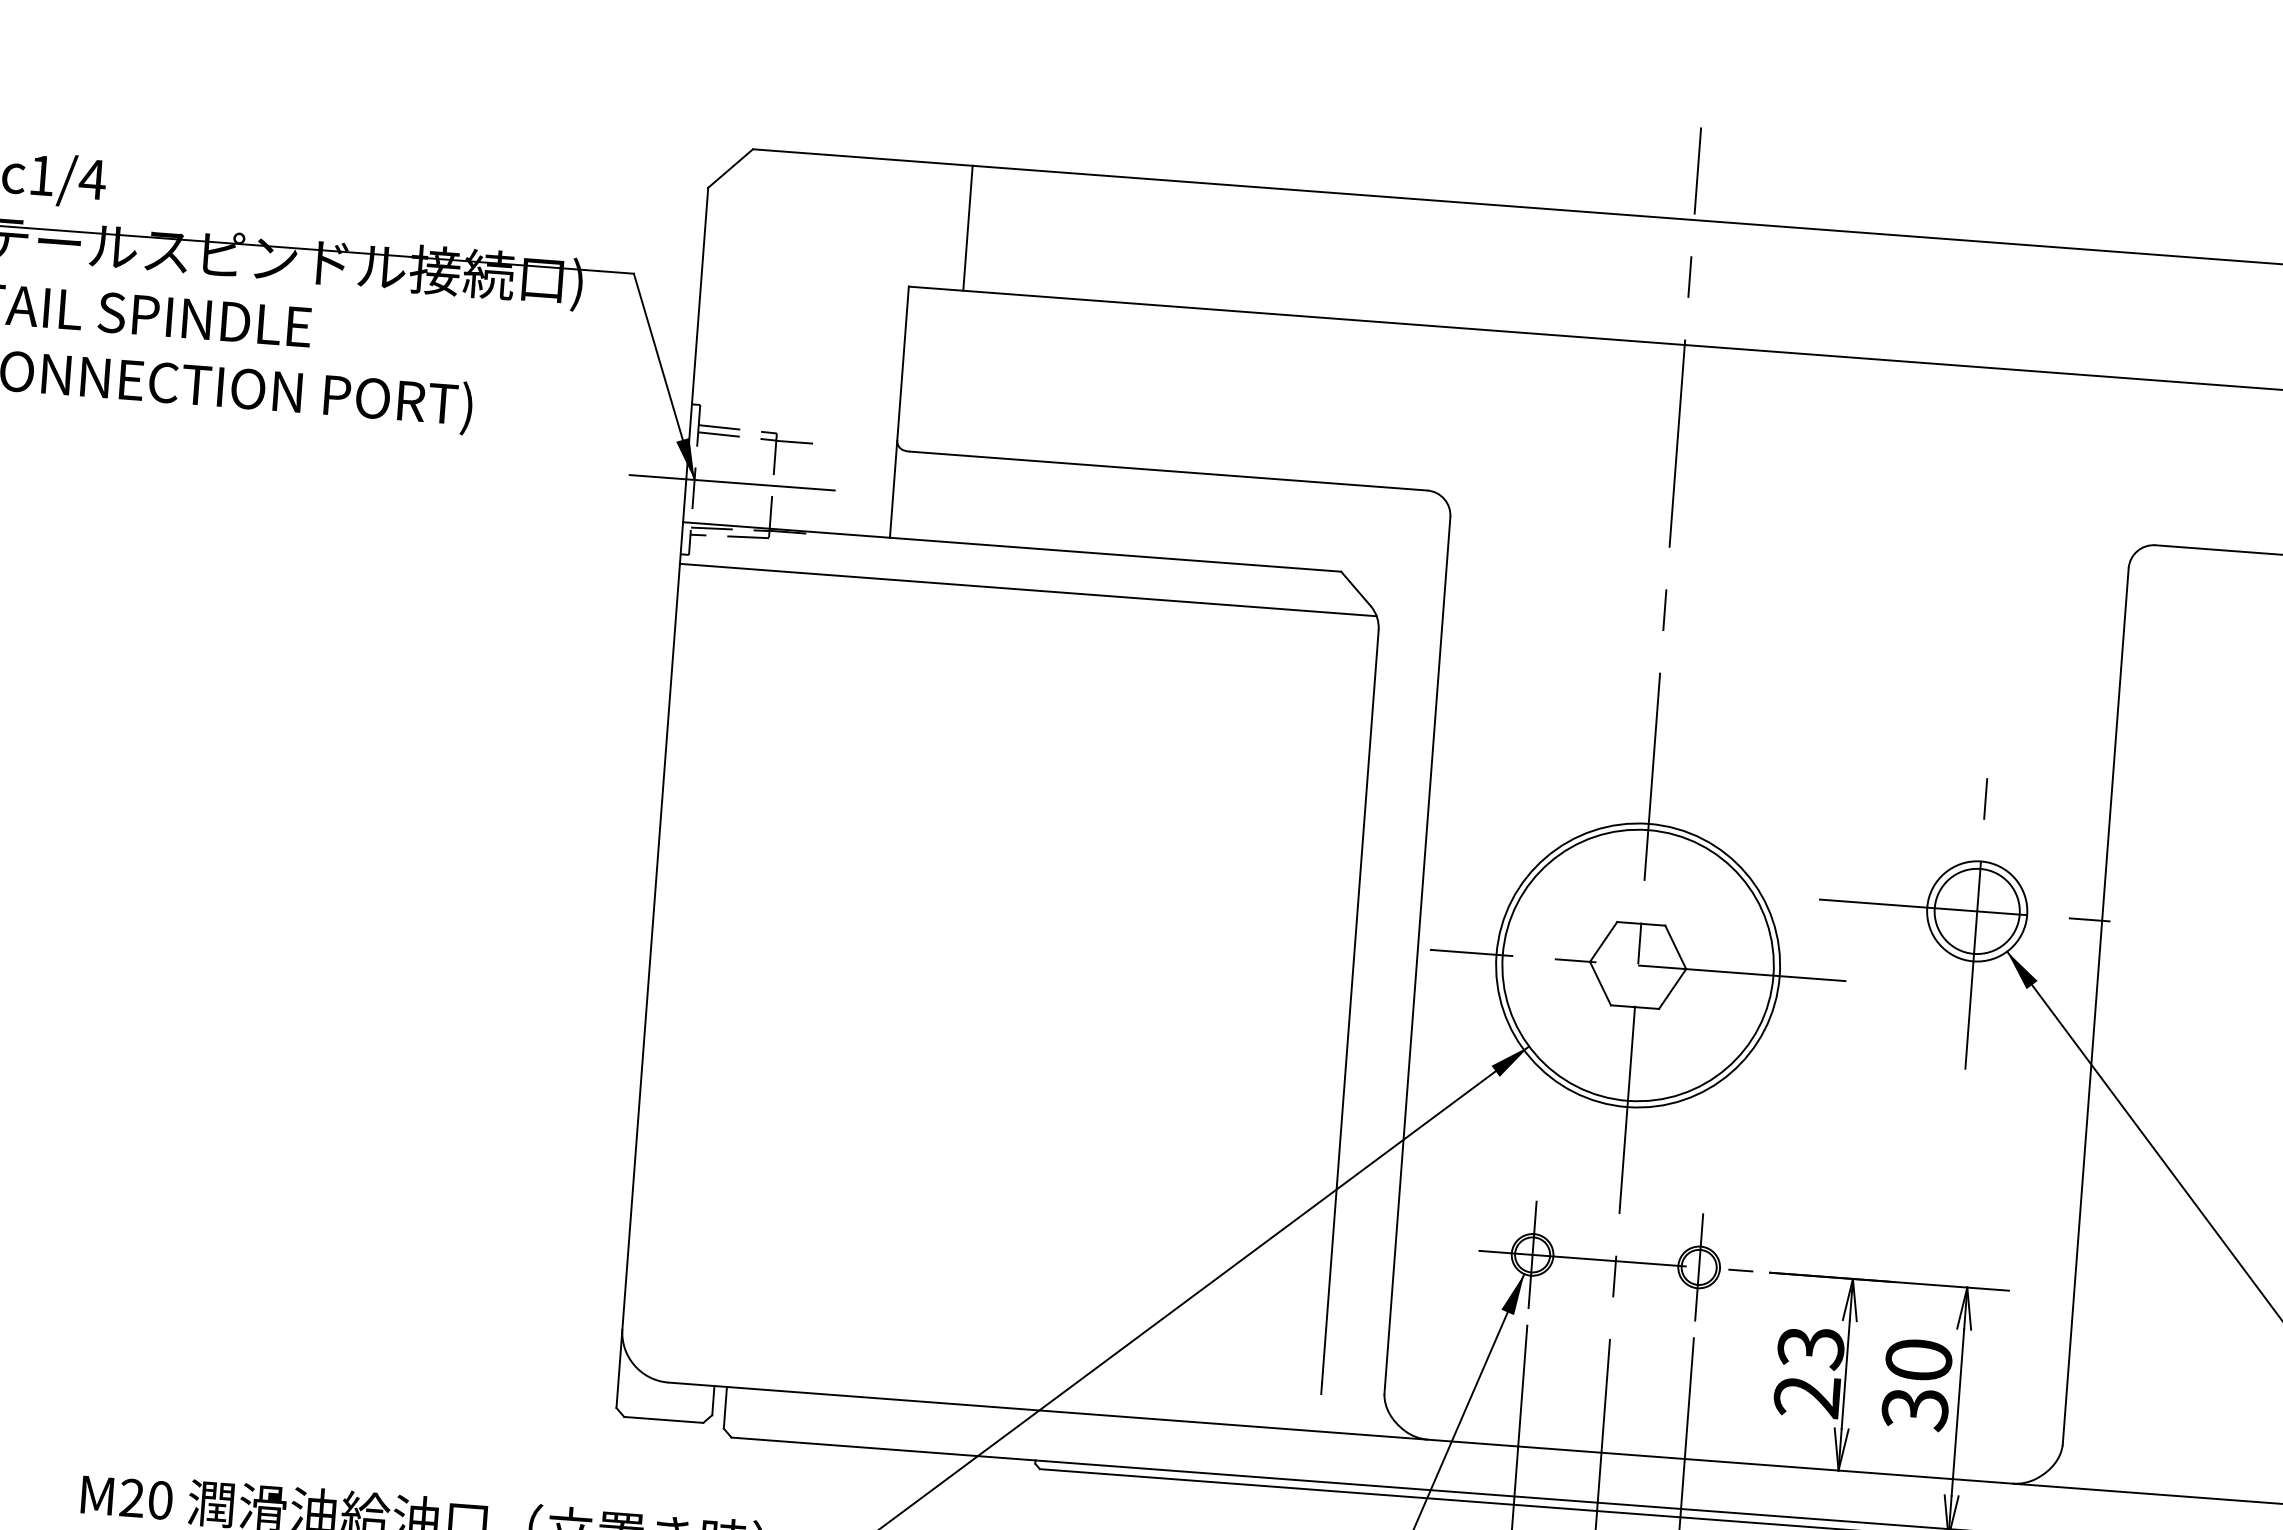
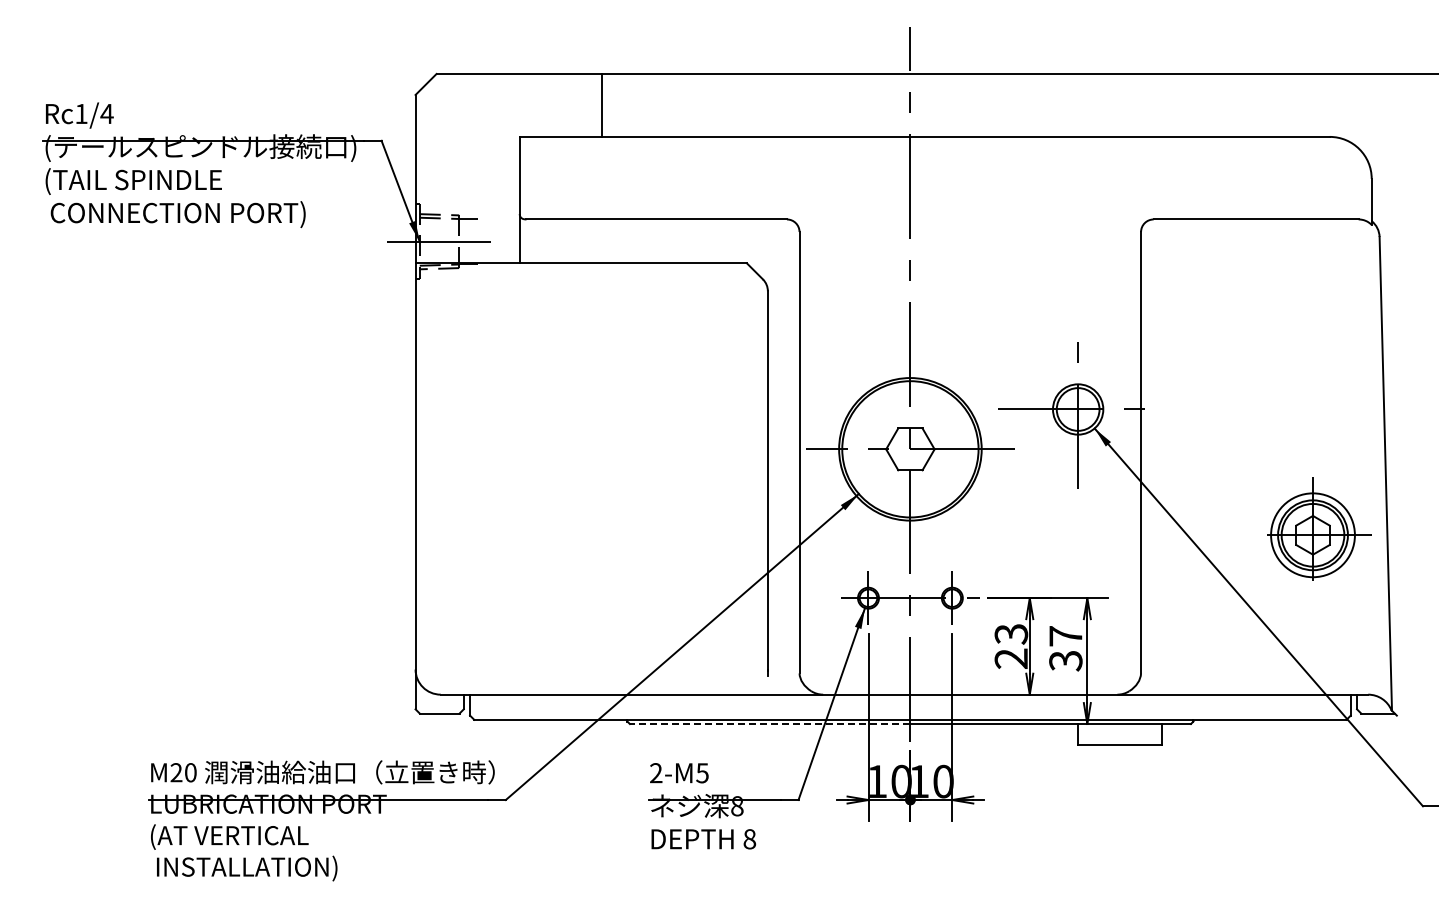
line: (968, 228) -> (602, 105), moved
line: (1027, 590) -> (590, 284), removed
text: (1918, 1360) -> (1065, 636), 30 -> 37
line: (1317, 1490) -> (769, 724), solid -> dashed

